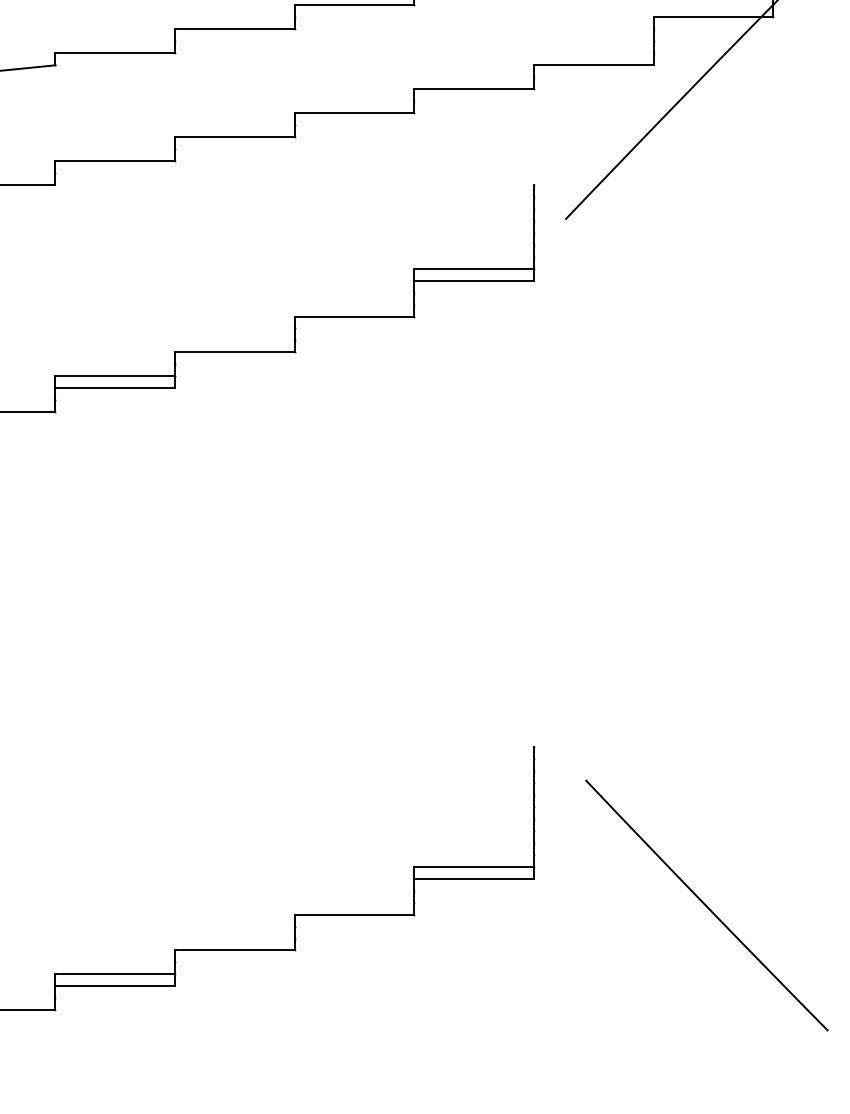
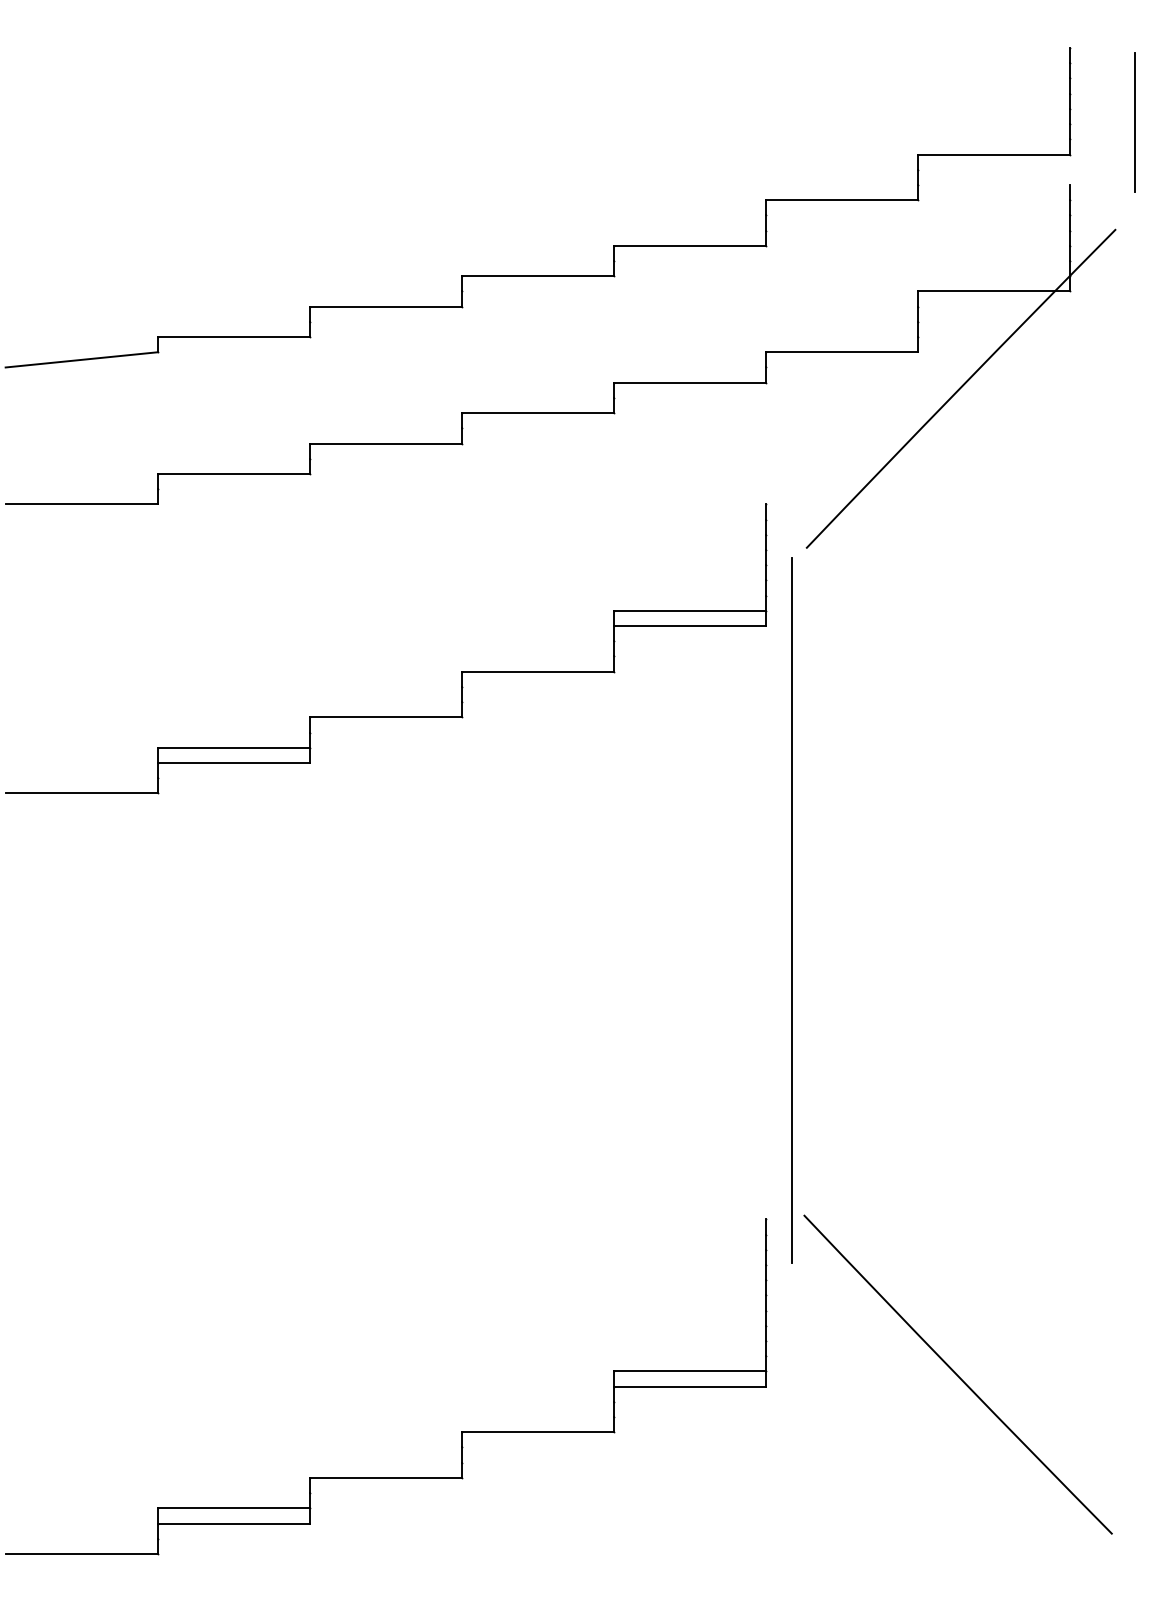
line: (554, 504) -> (792, 910), added
arc: (706, 905) -> (957, 1374), moved

